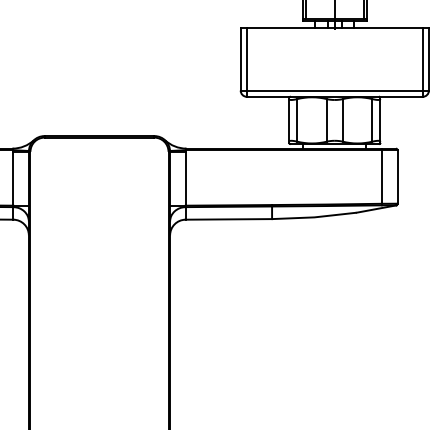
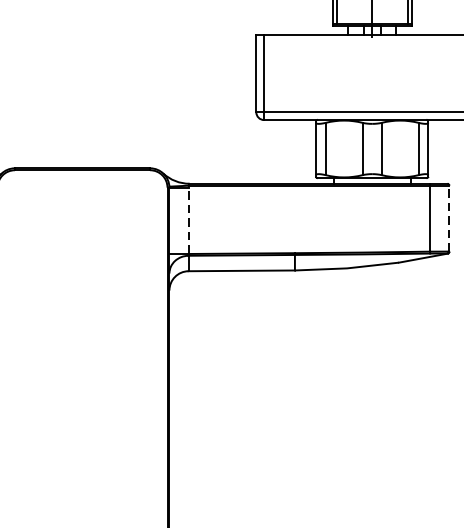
line: (397, 177) -> (449, 219), solid -> dashed
line: (185, 178) -> (188, 220), solid -> dashed

